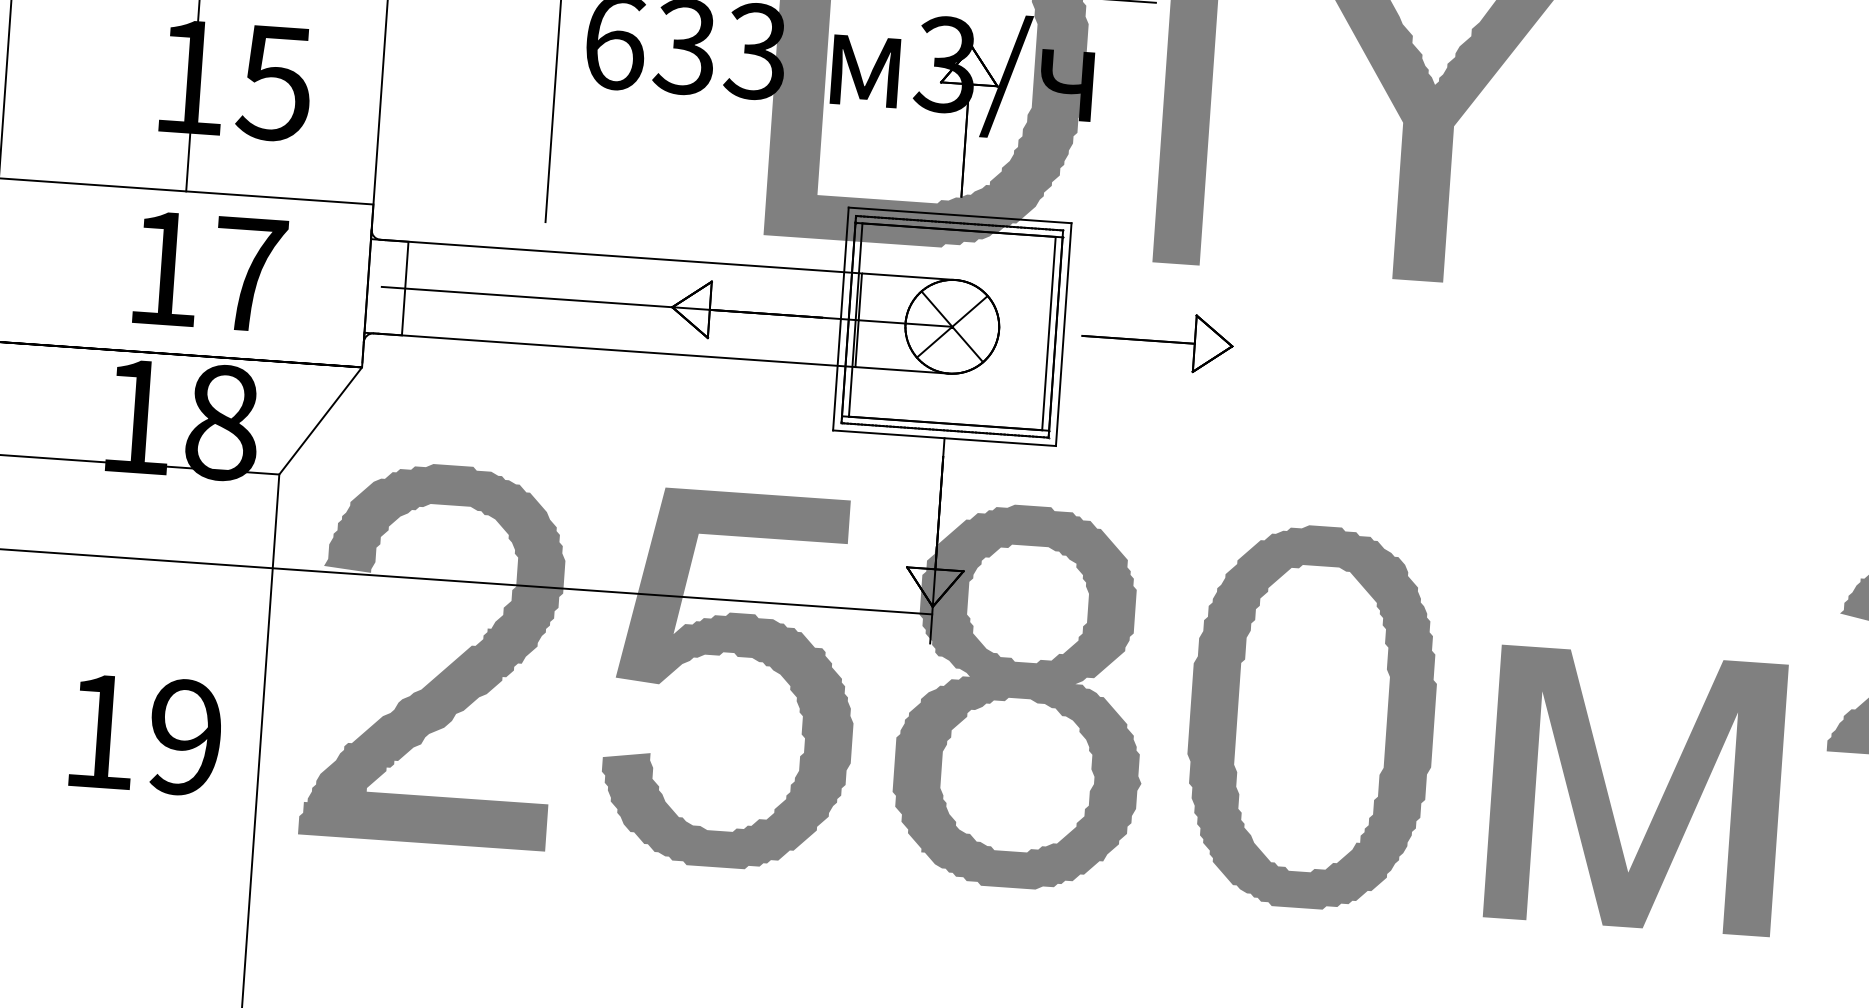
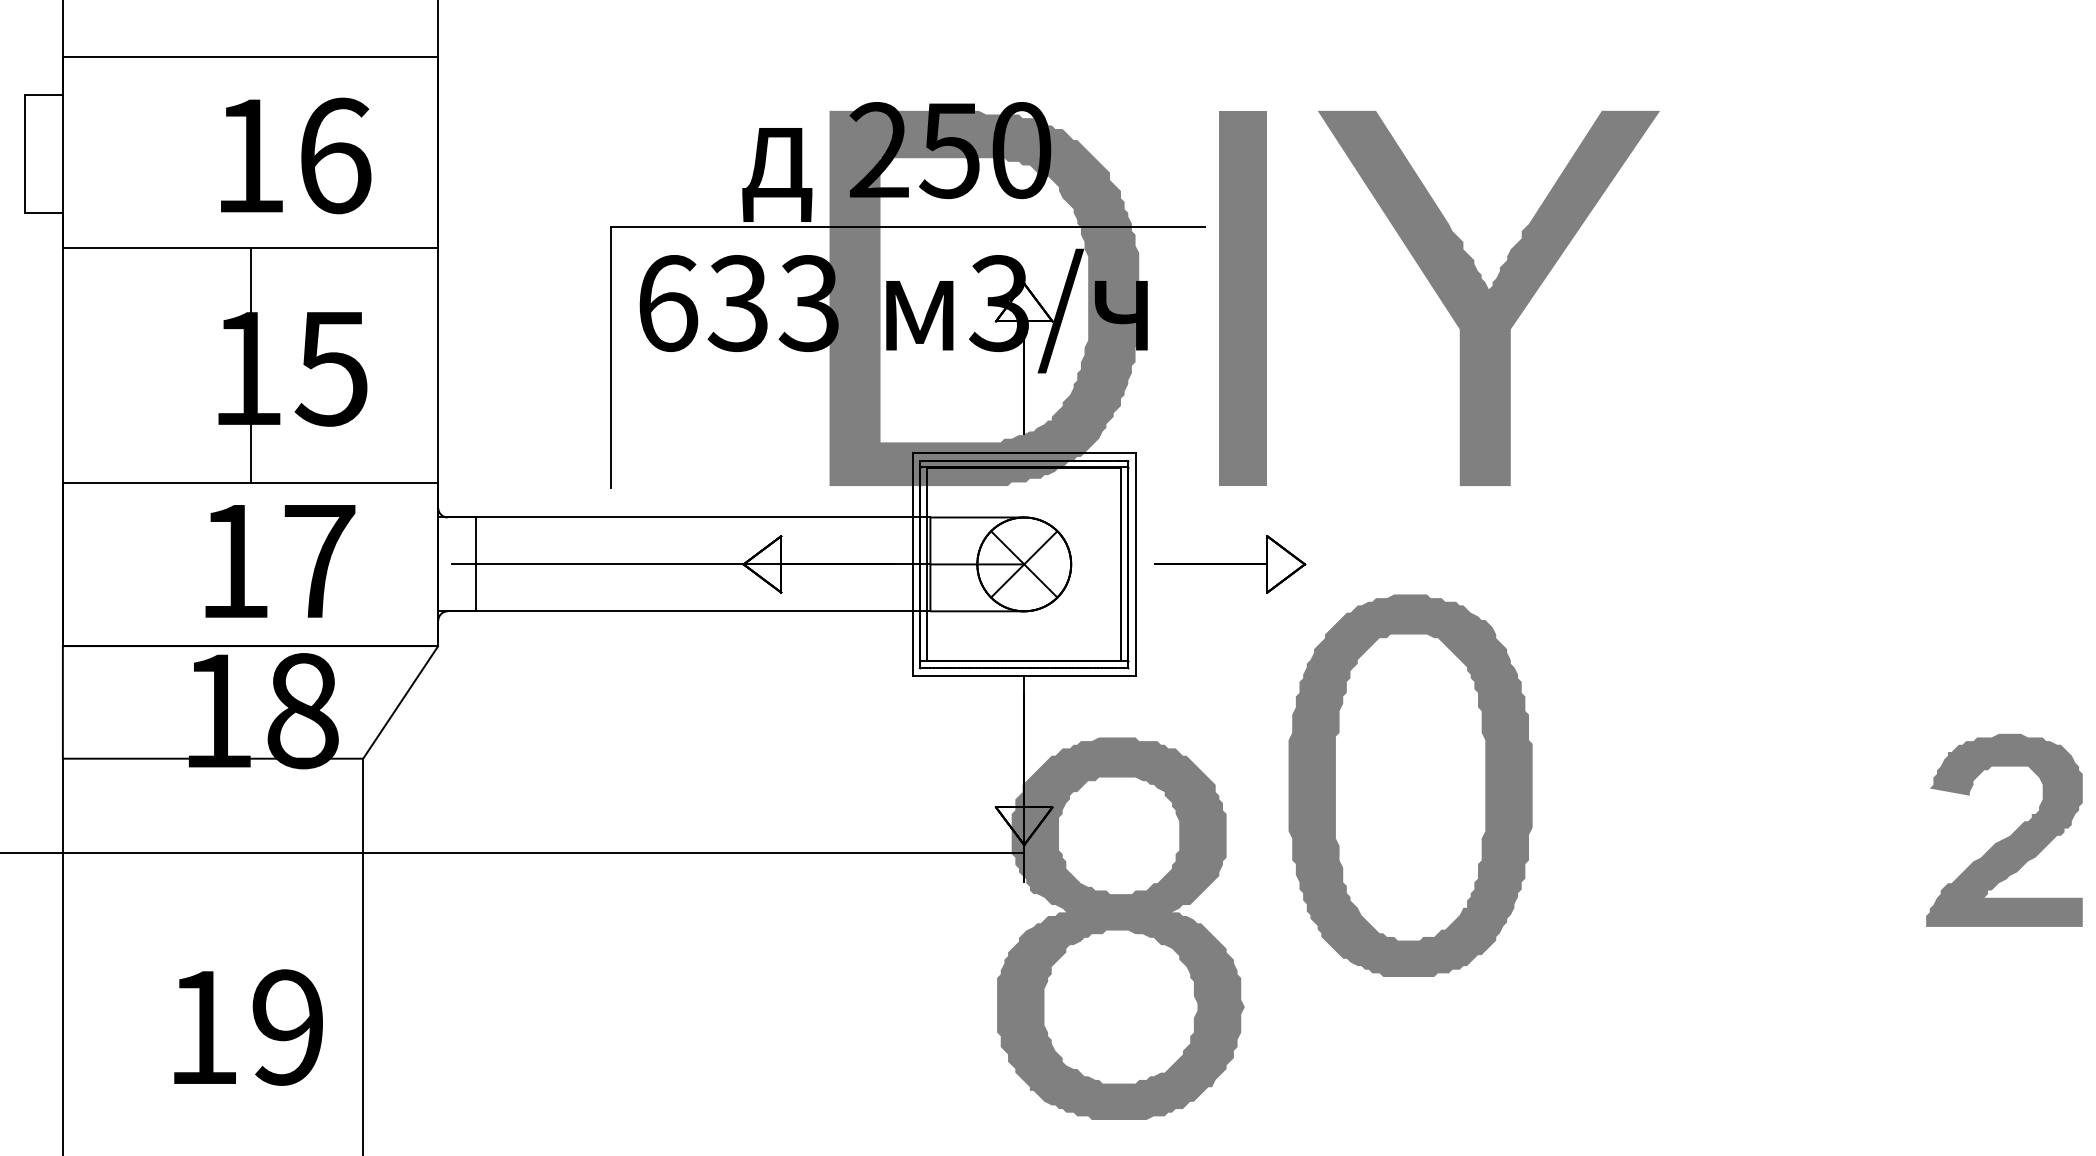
fill: (434, 653) -> (530, 926), removed
fill: (732, 680) -> (829, 932), removed
part: (1312, 716) -> (1410, 785), moved
part: (1660, 801) -> (1763, 988), removed

